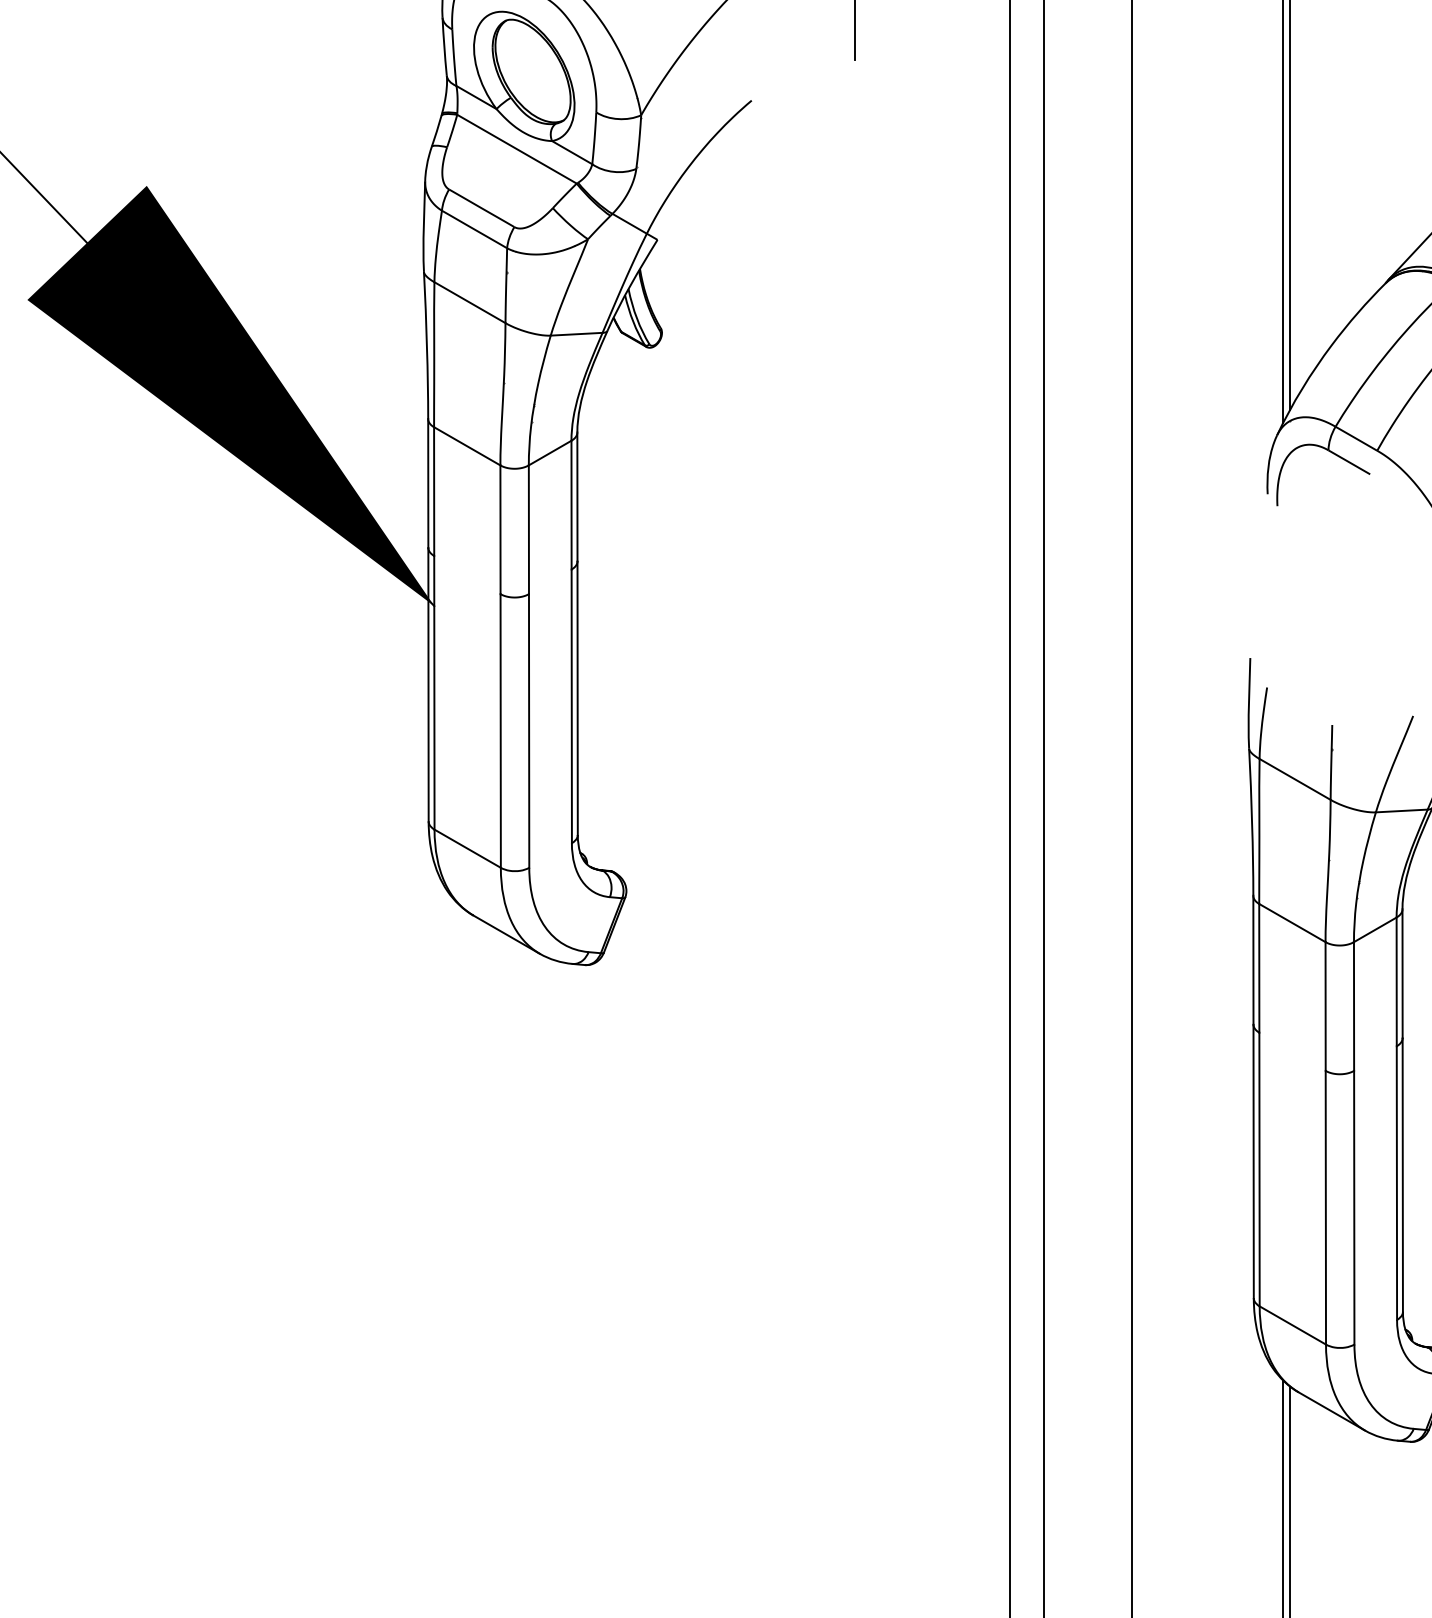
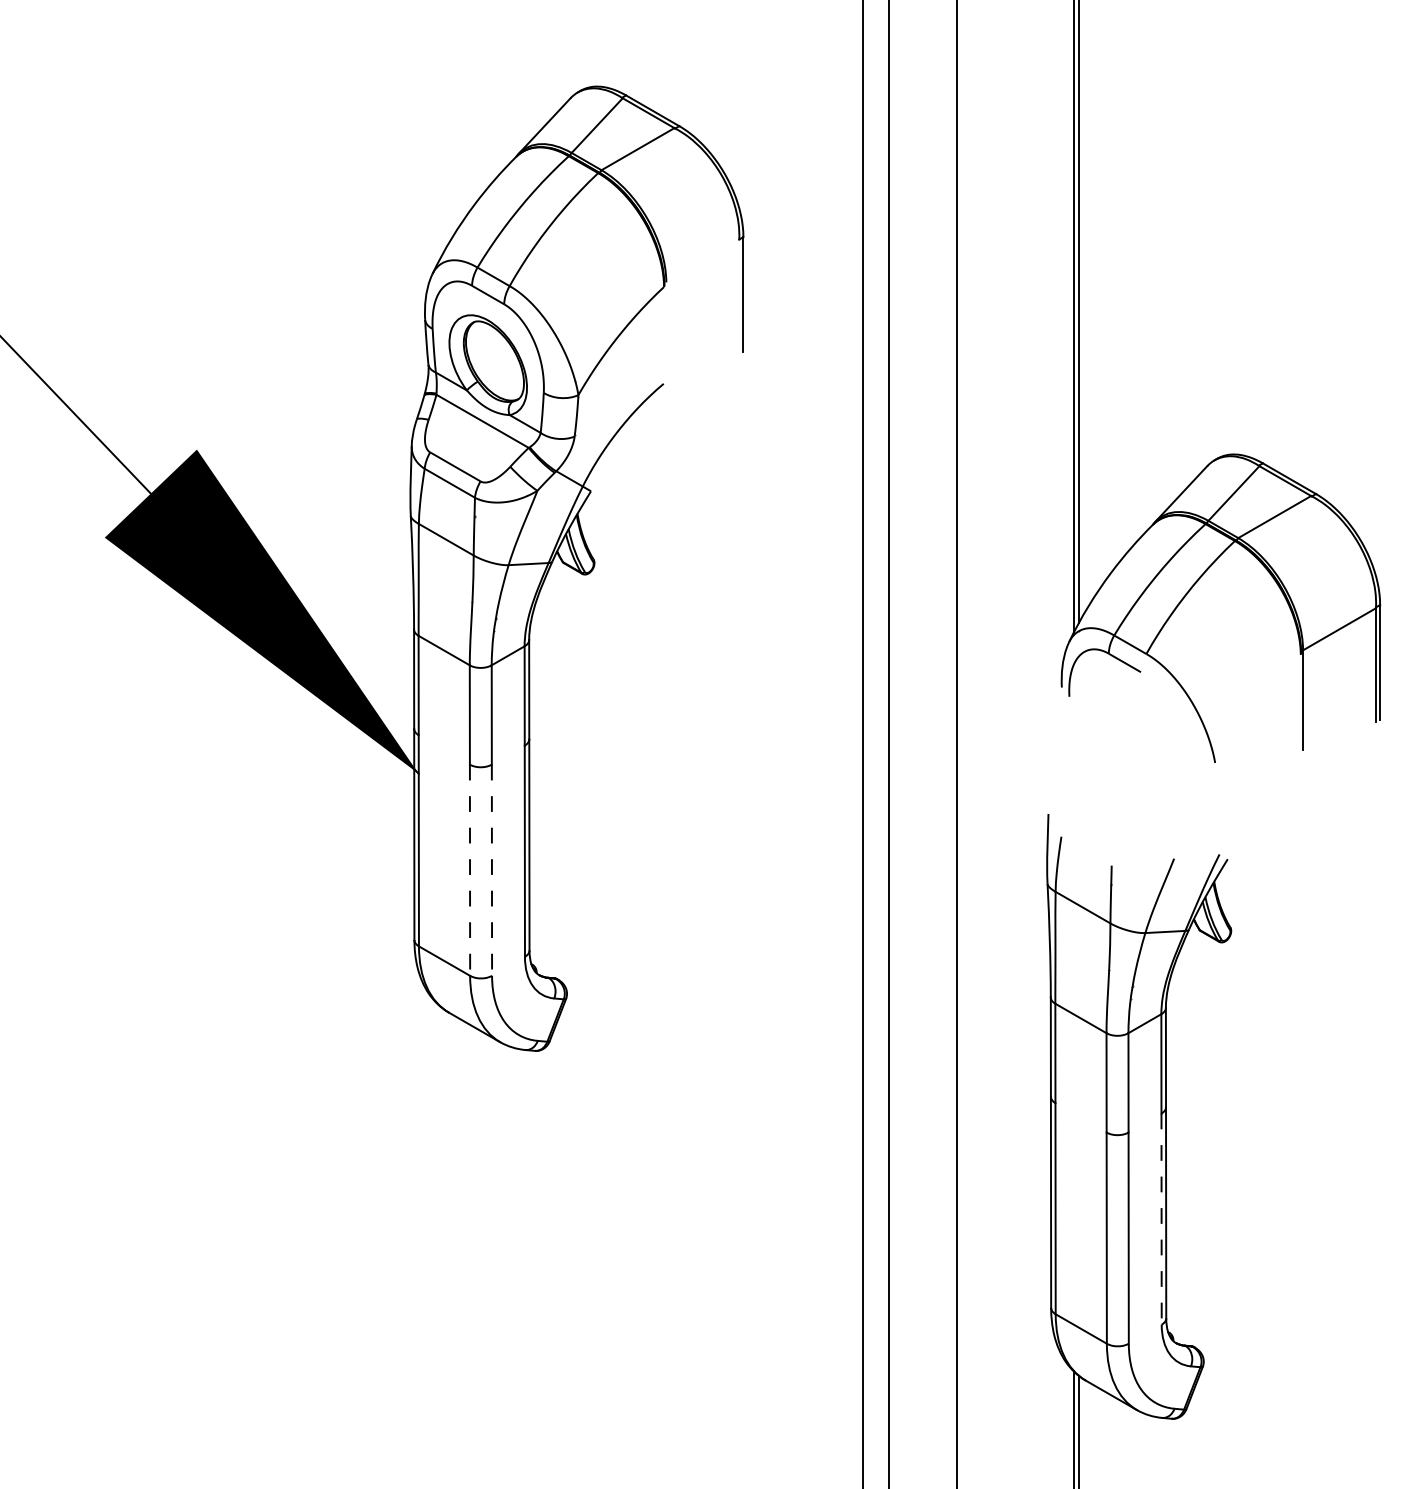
line: (501, 731) -> (470, 870), solid -> dashed
line: (528, 731) -> (491, 870), solid -> dashed
line: (1396, 1183) -> (1161, 1219), solid -> dashed

